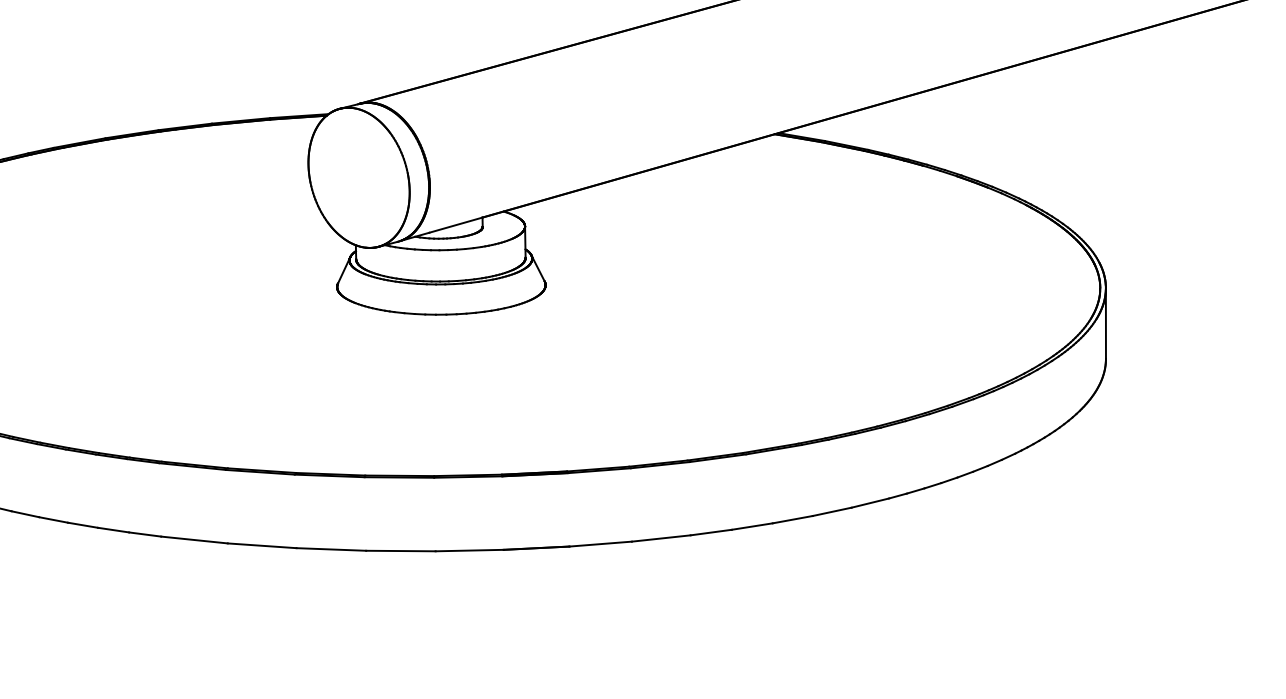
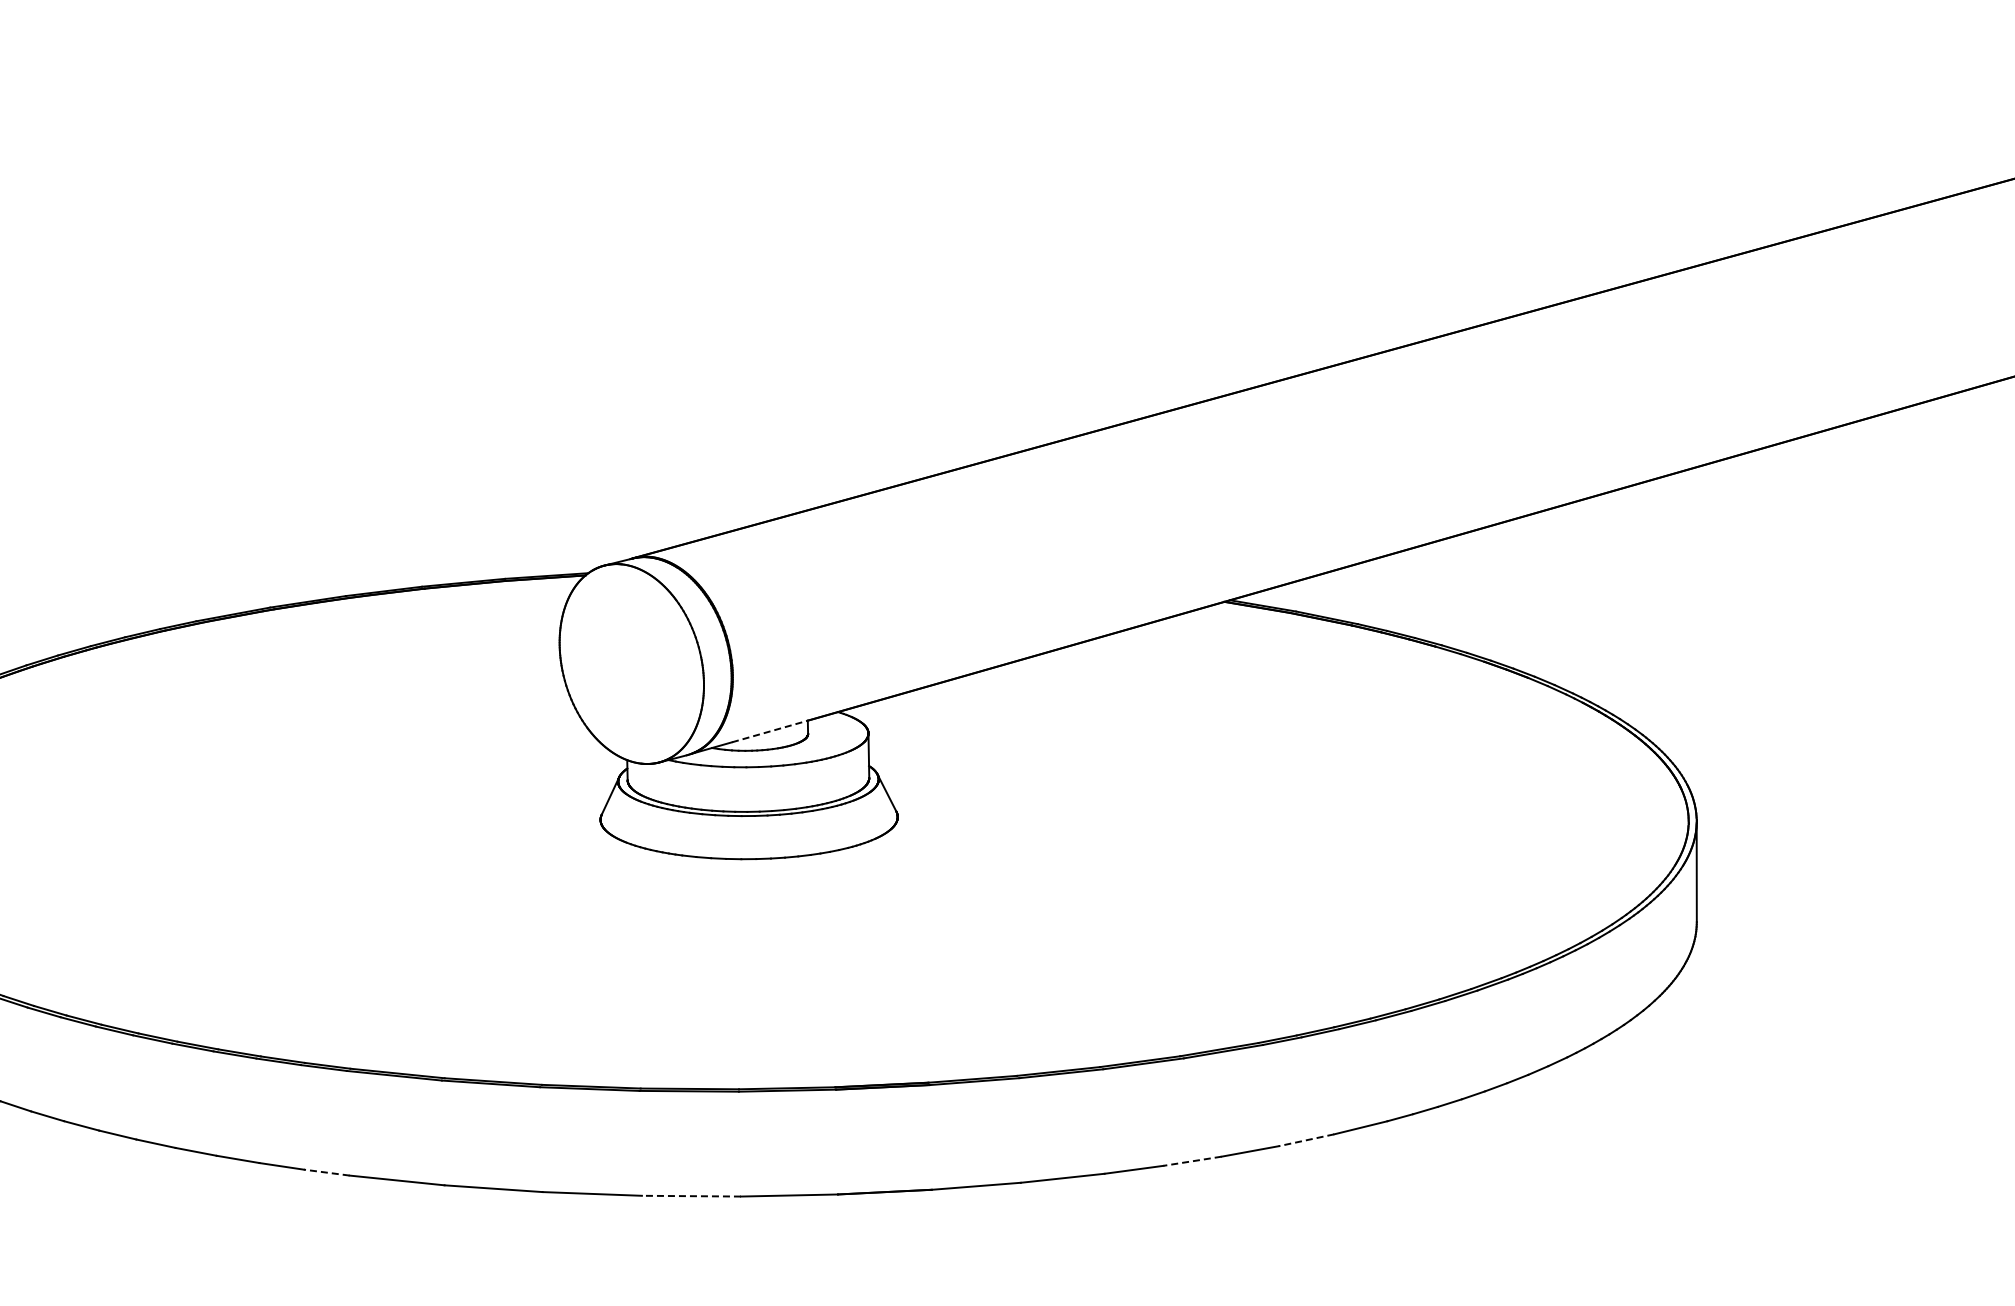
line: (456, 225) -> (770, 731), solid -> dashed
line: (831, 511) -> (1305, 1140), solid -> dashed
line: (751, 526) -> (1191, 1161), solid -> dashed
line: (144, 534) -> (326, 1172), solid -> dashed
line: (400, 551) -> (691, 1196), solid -> dashed

